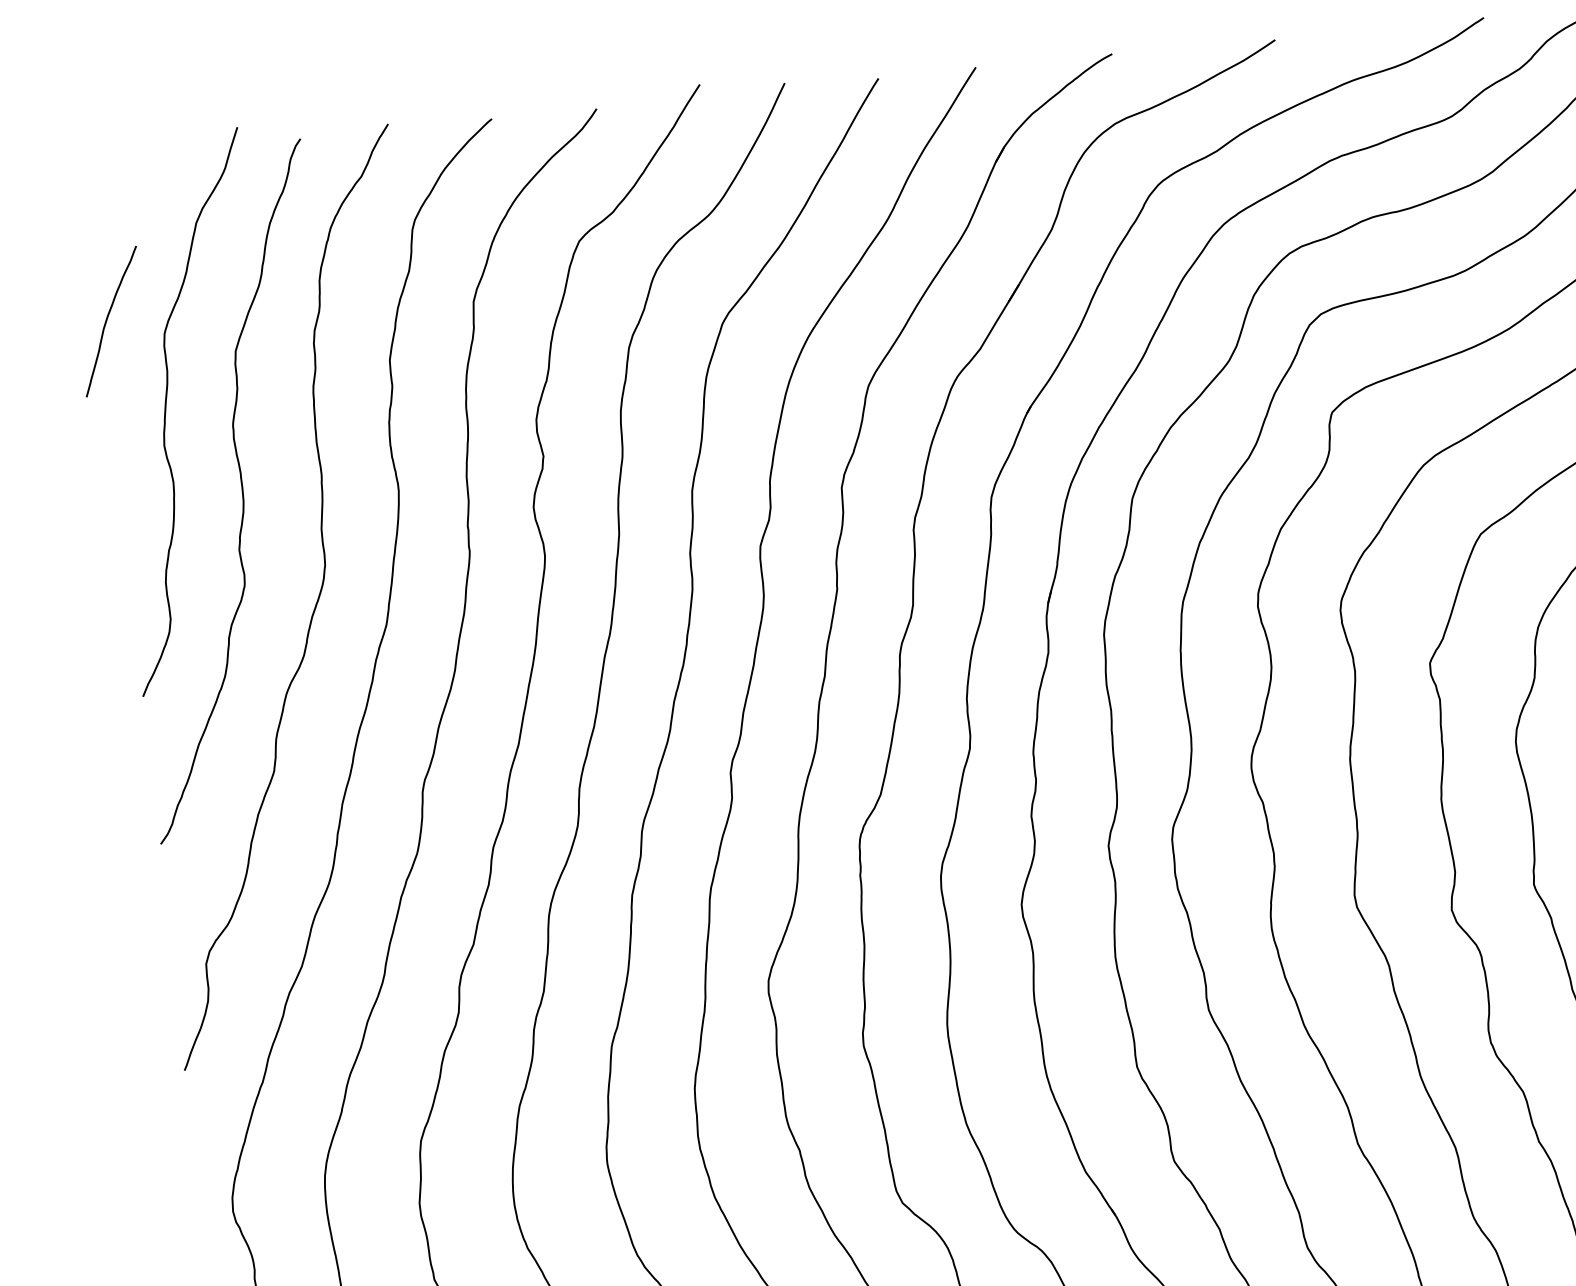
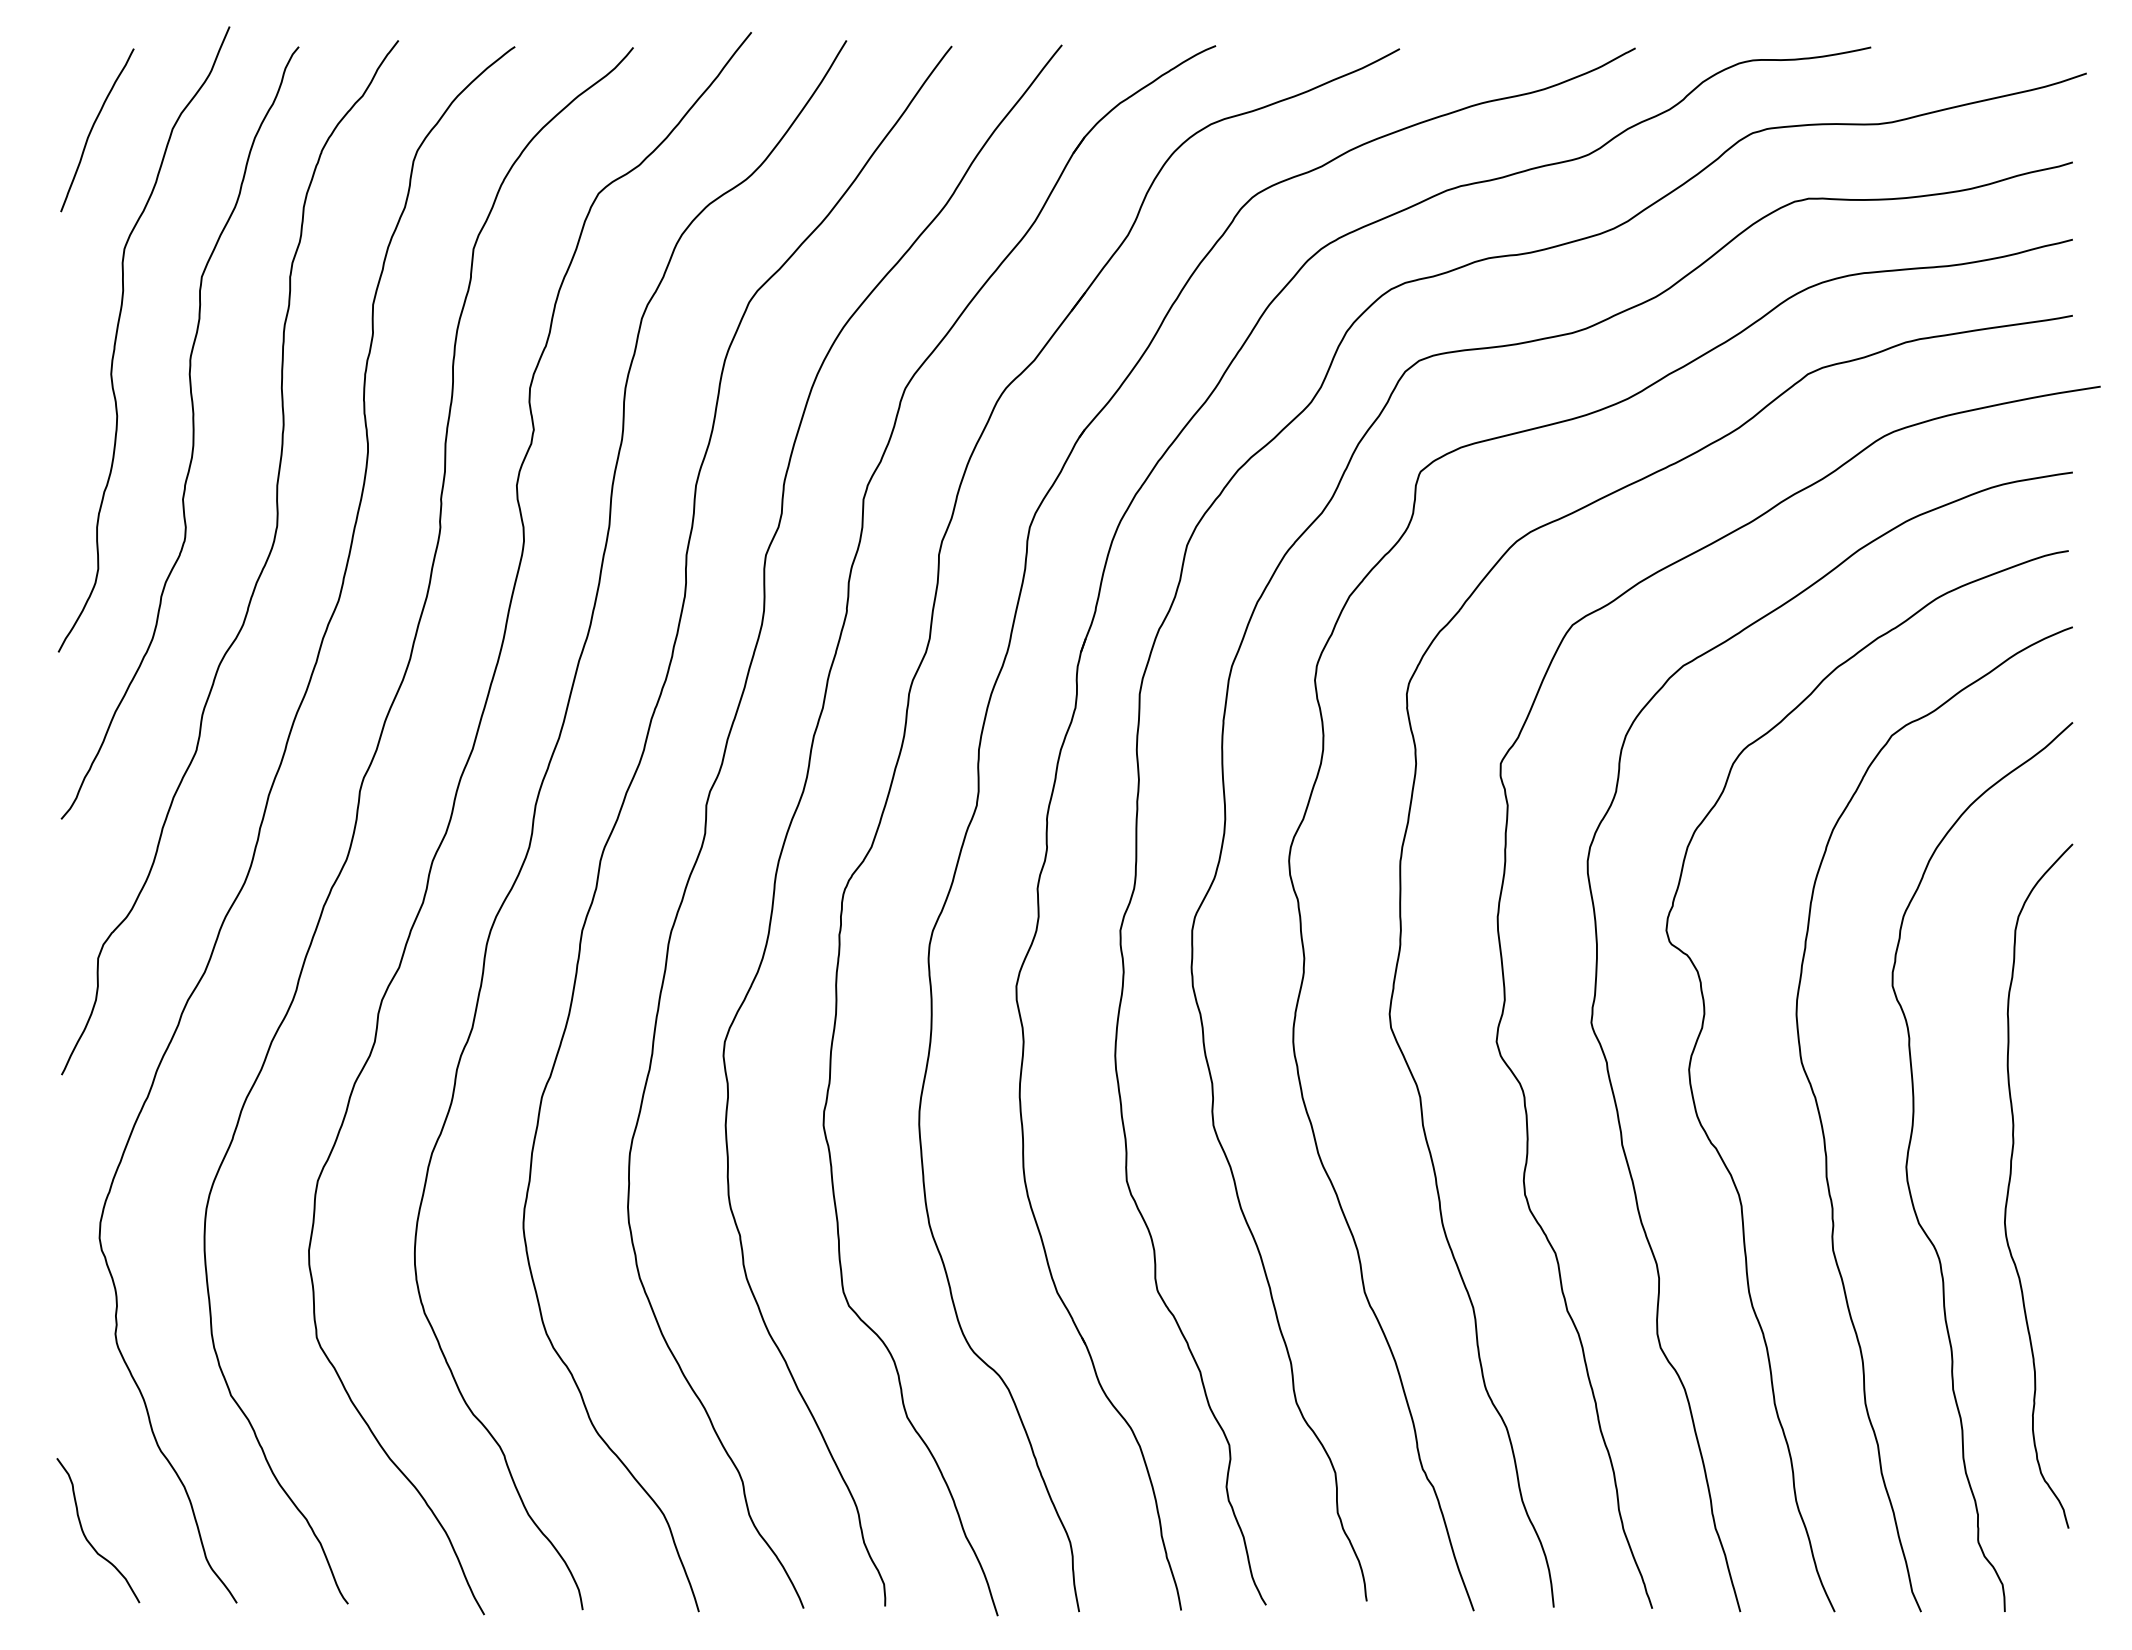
curve: (107, 319) -> (93, 127), moved

